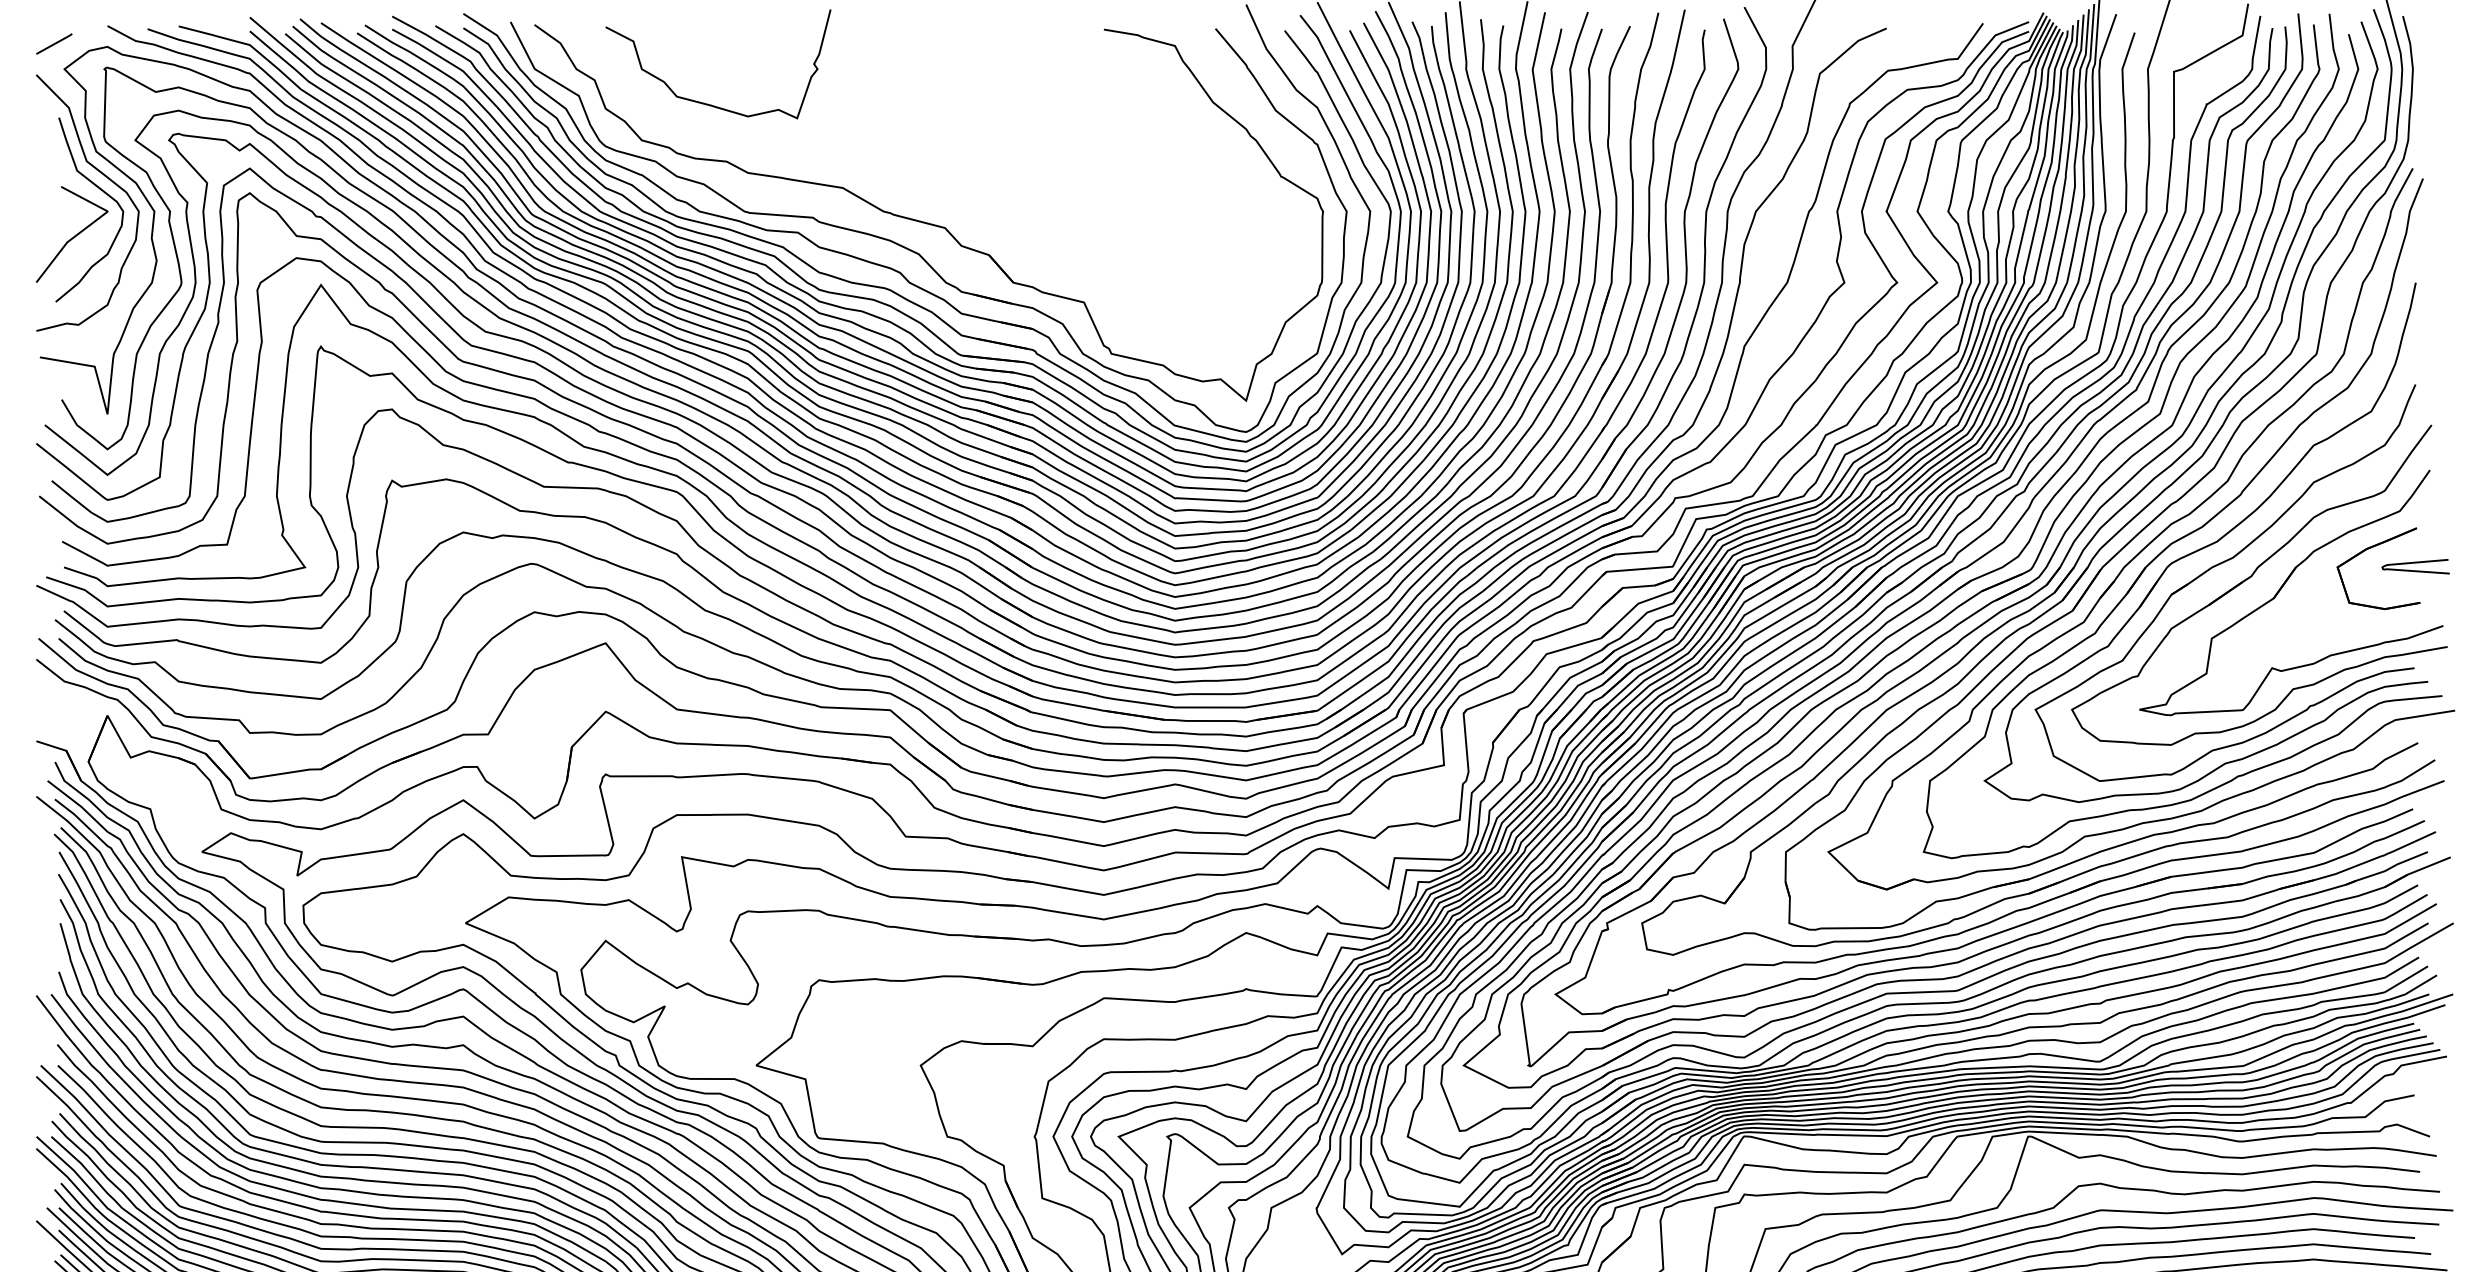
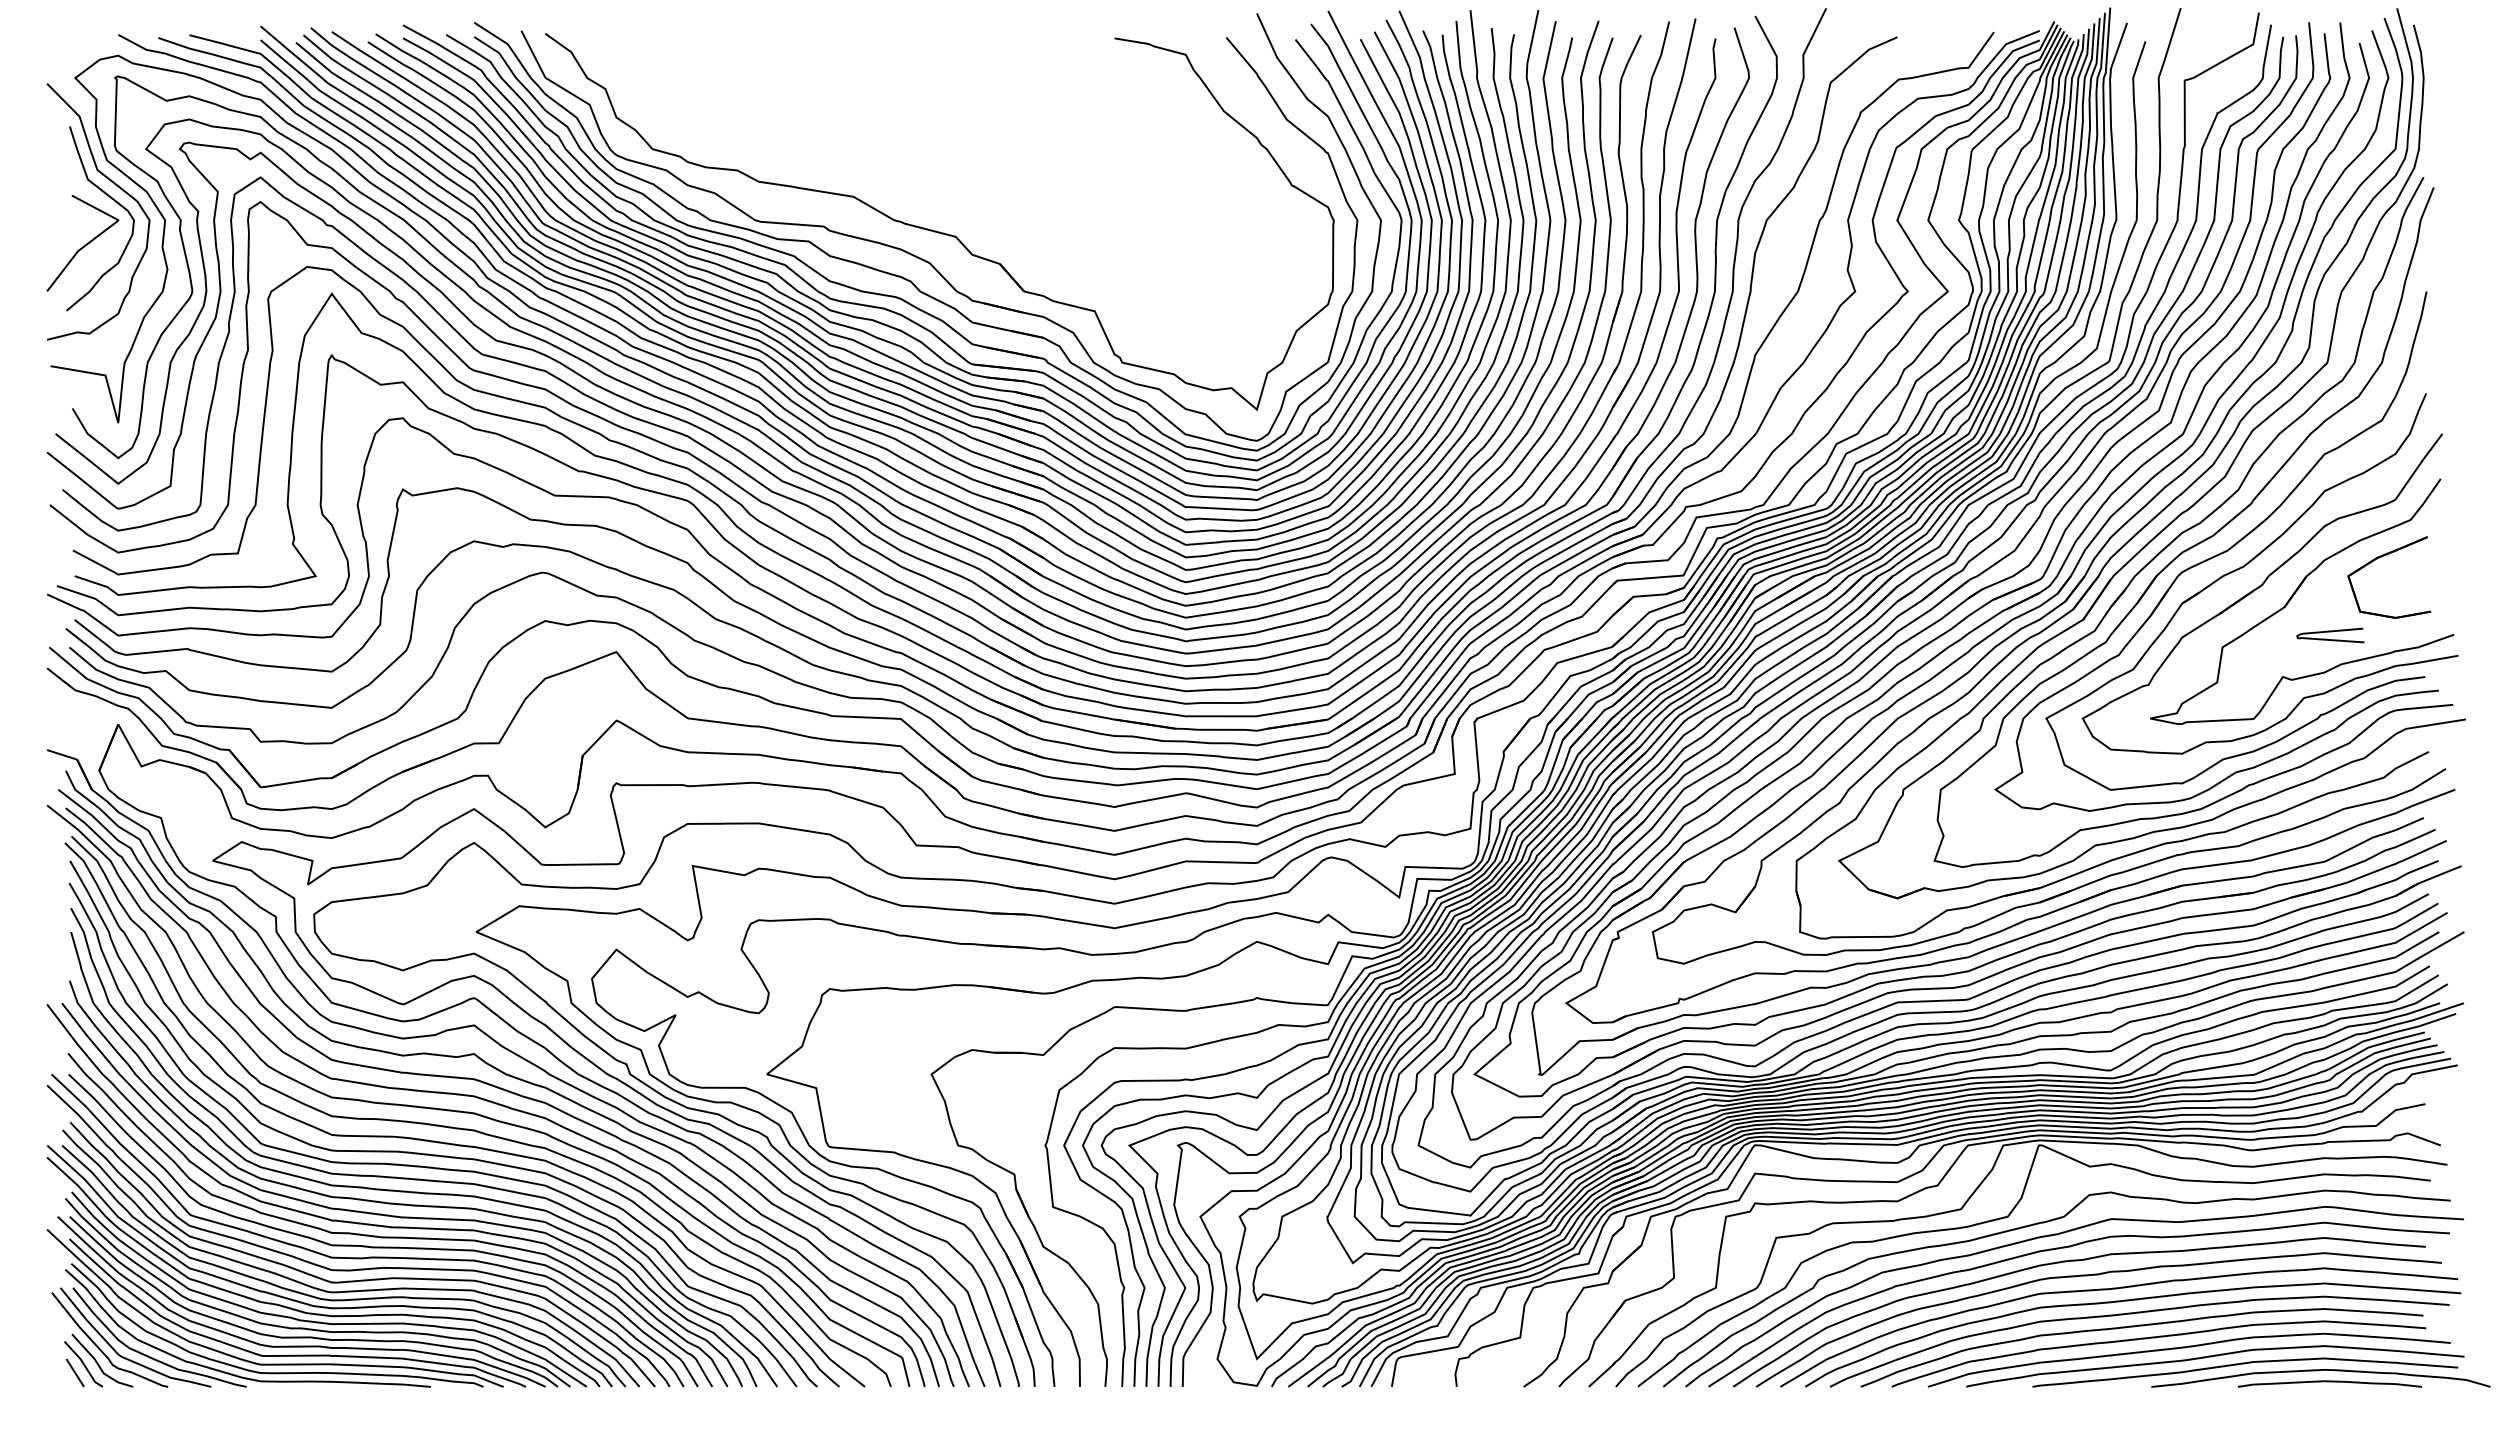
line: (54, 43) -> (65, 52), removed
curve: (708, 103) -> (719, 112), removed
curve: (2415, 563) -> (2330, 632), moved

